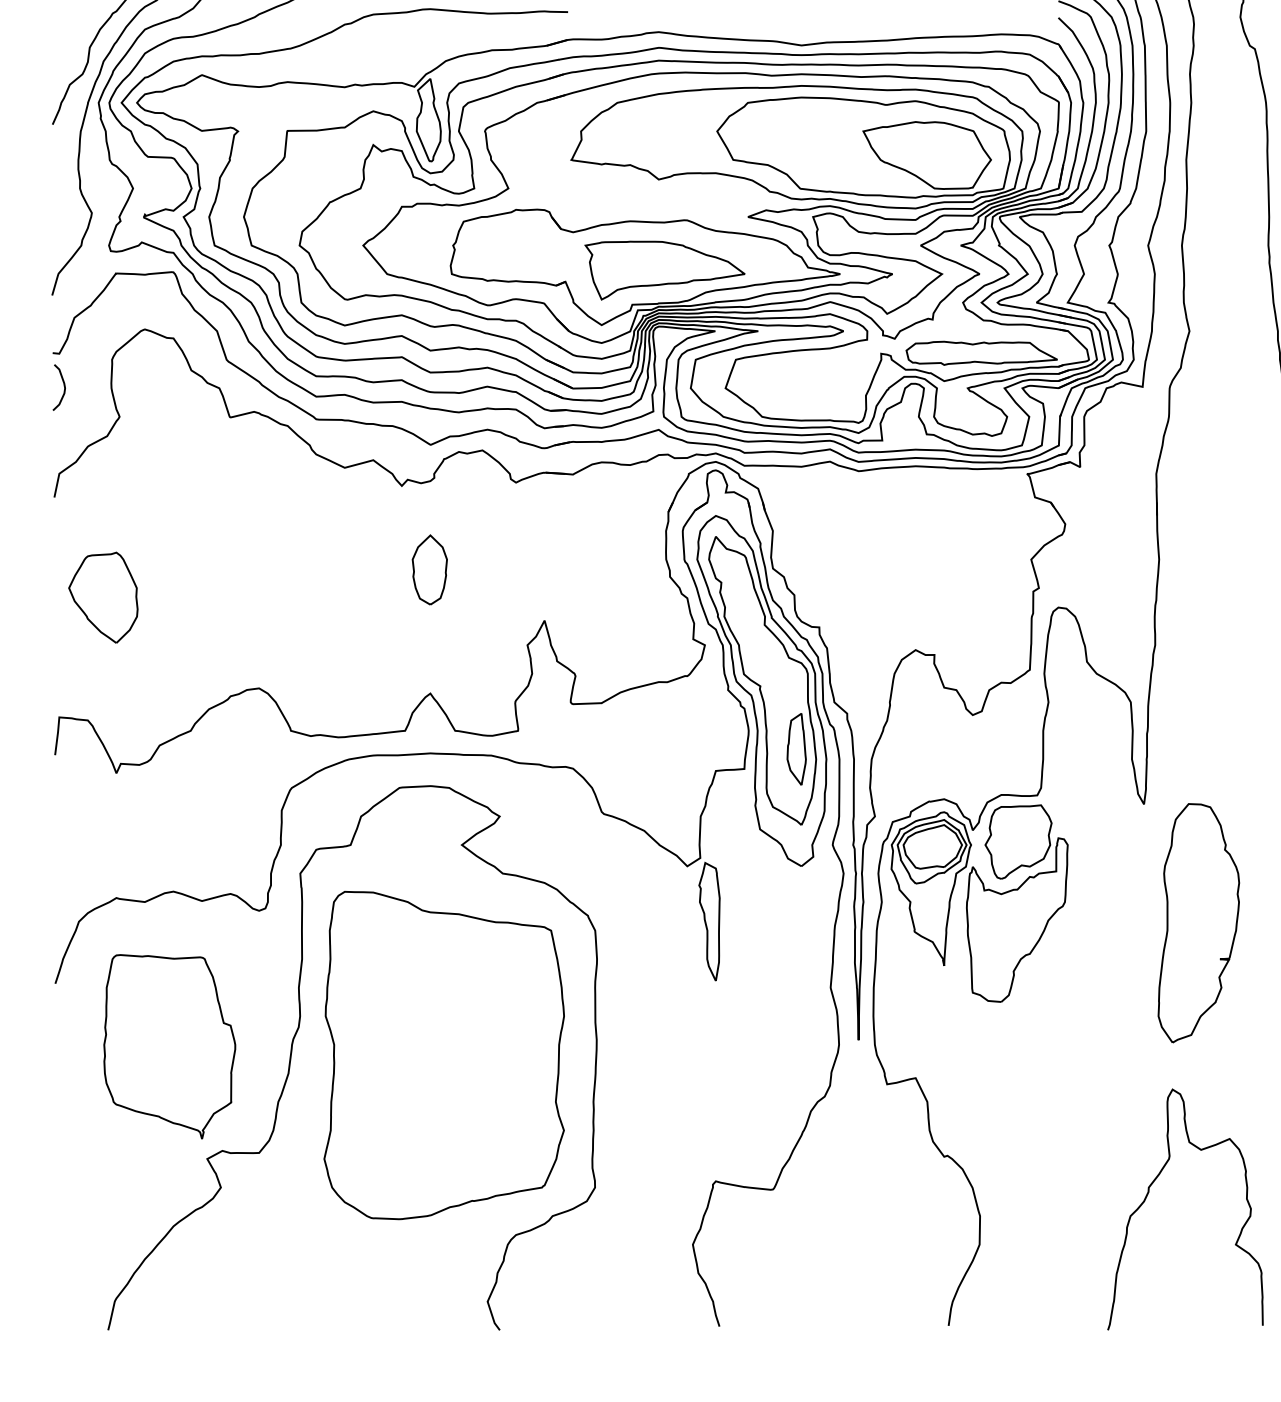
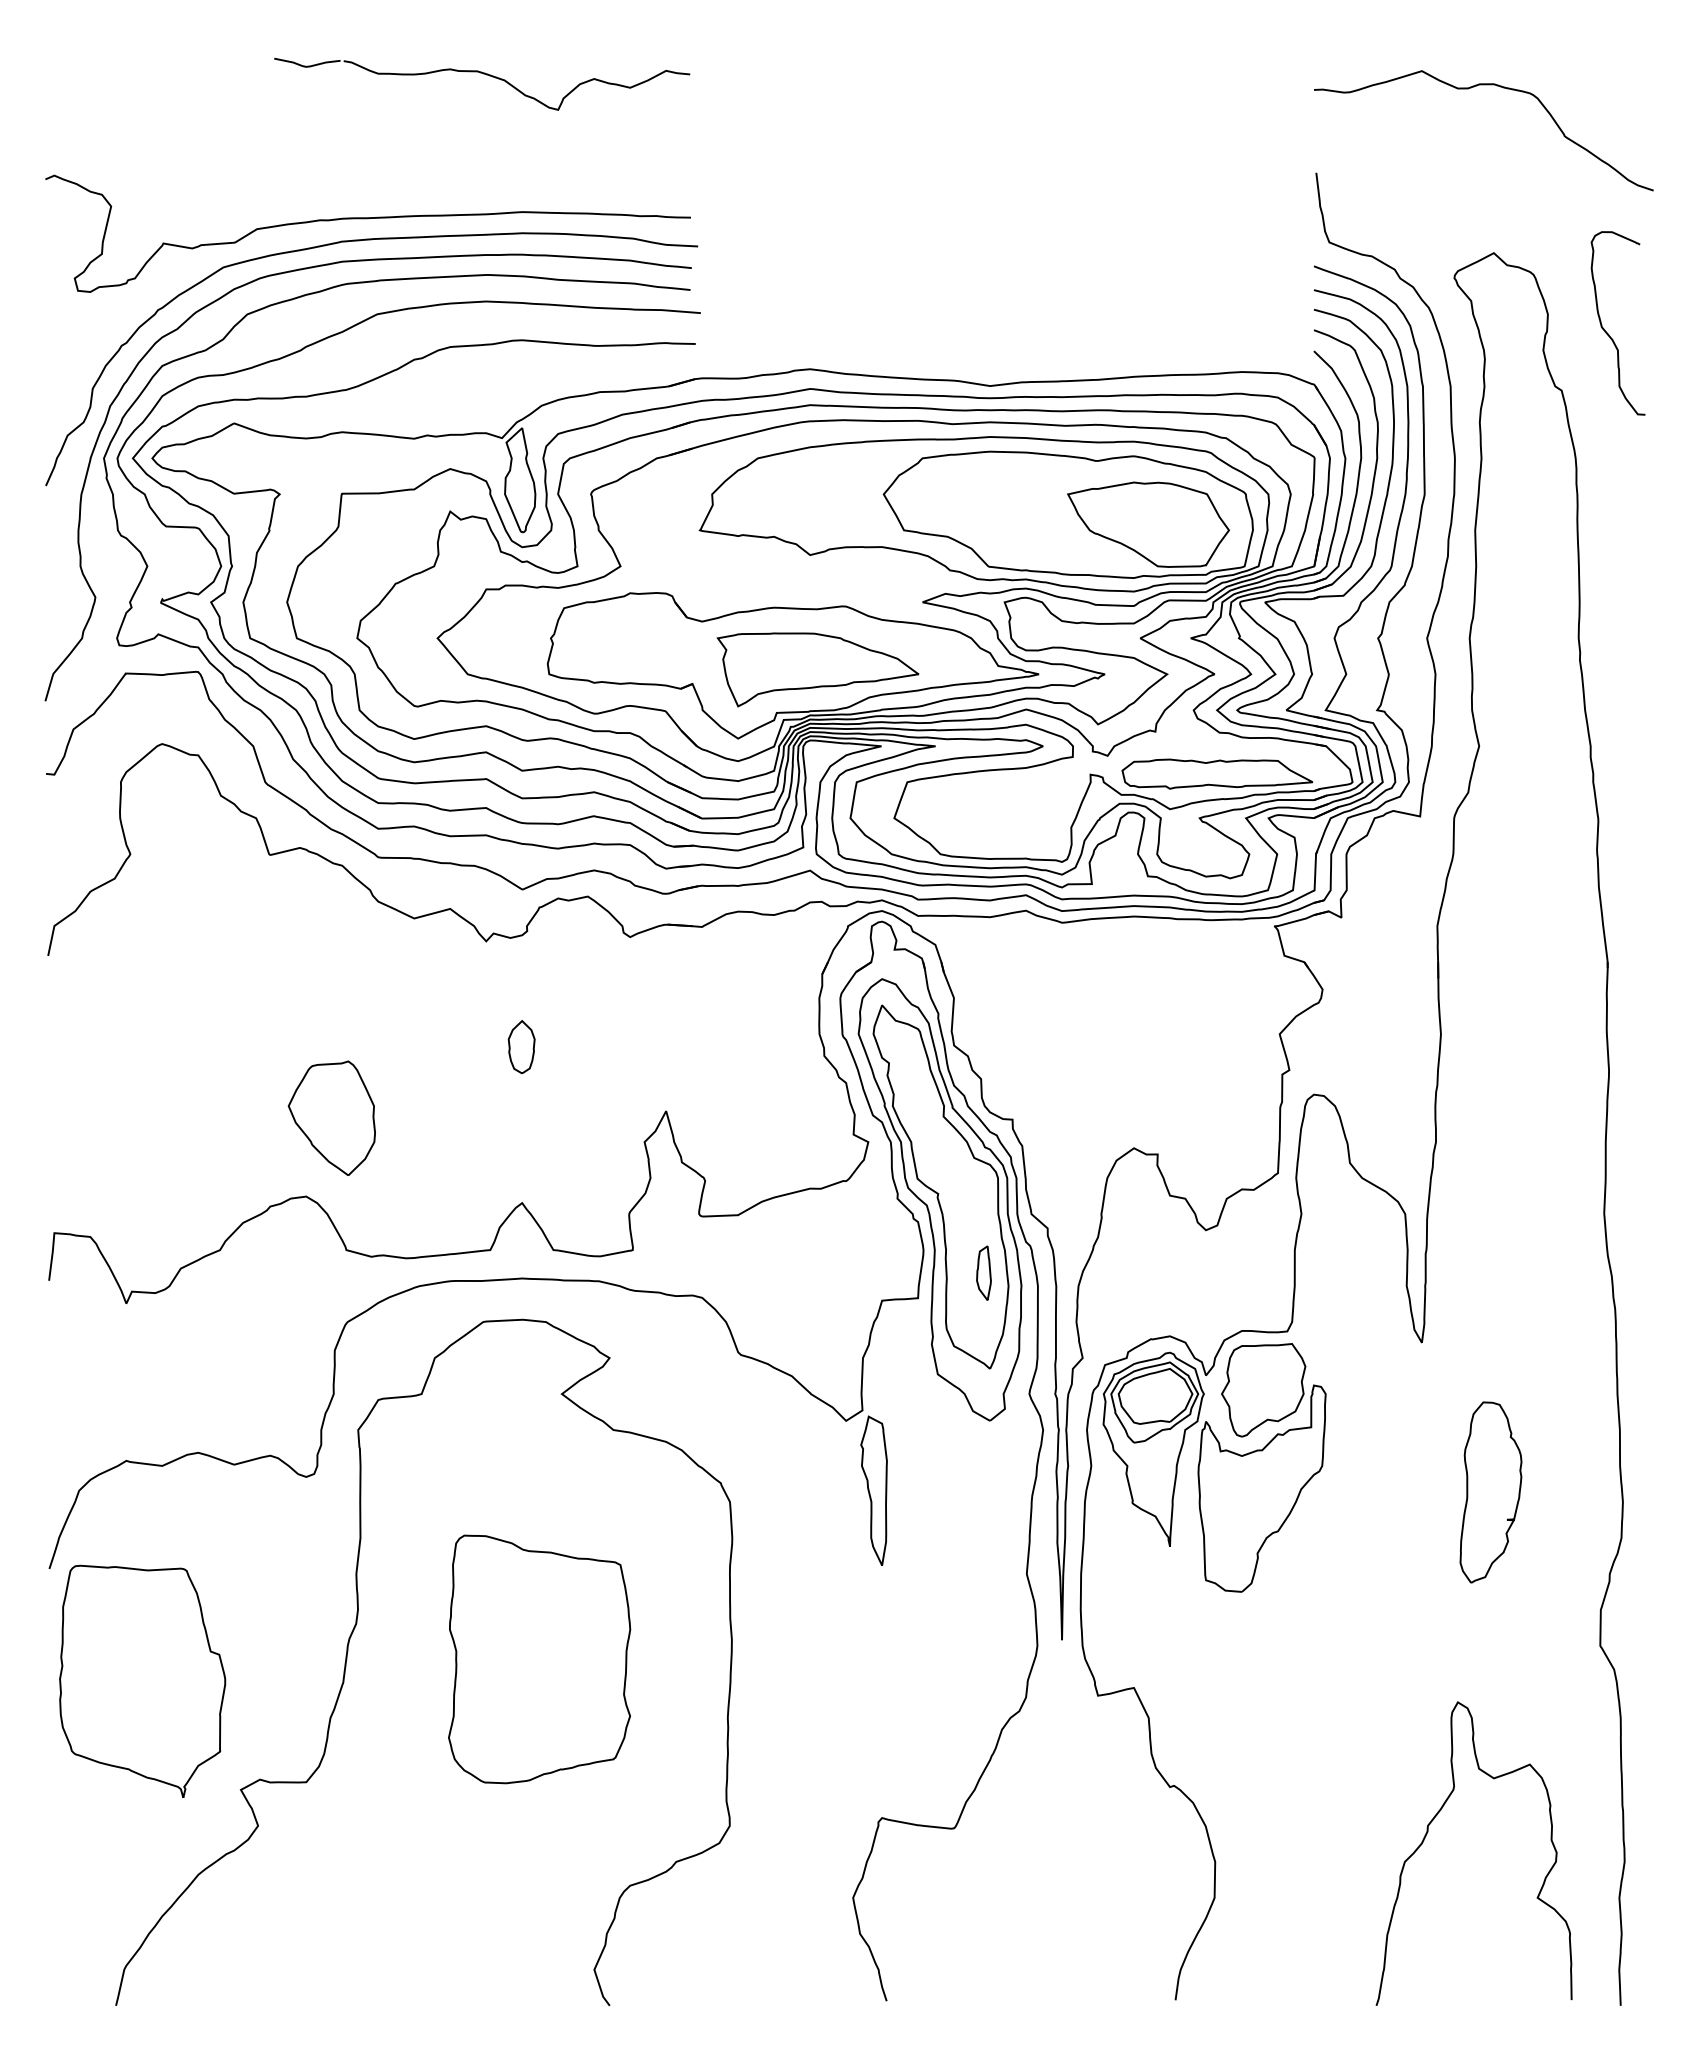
curve: (64, 387) -> (60, 817), removed
part: (429, 569) -> (521, 1046), size x0.6
part: (103, 597) -> (331, 1117), moved
part: (796, 748) -> (983, 1272), size x0.6
part: (1198, 923) -> (1490, 1492), size x0.6
part: (169, 1046) -> (142, 1680), moved
part: (444, 1055) -> (539, 1659), size x0.6

